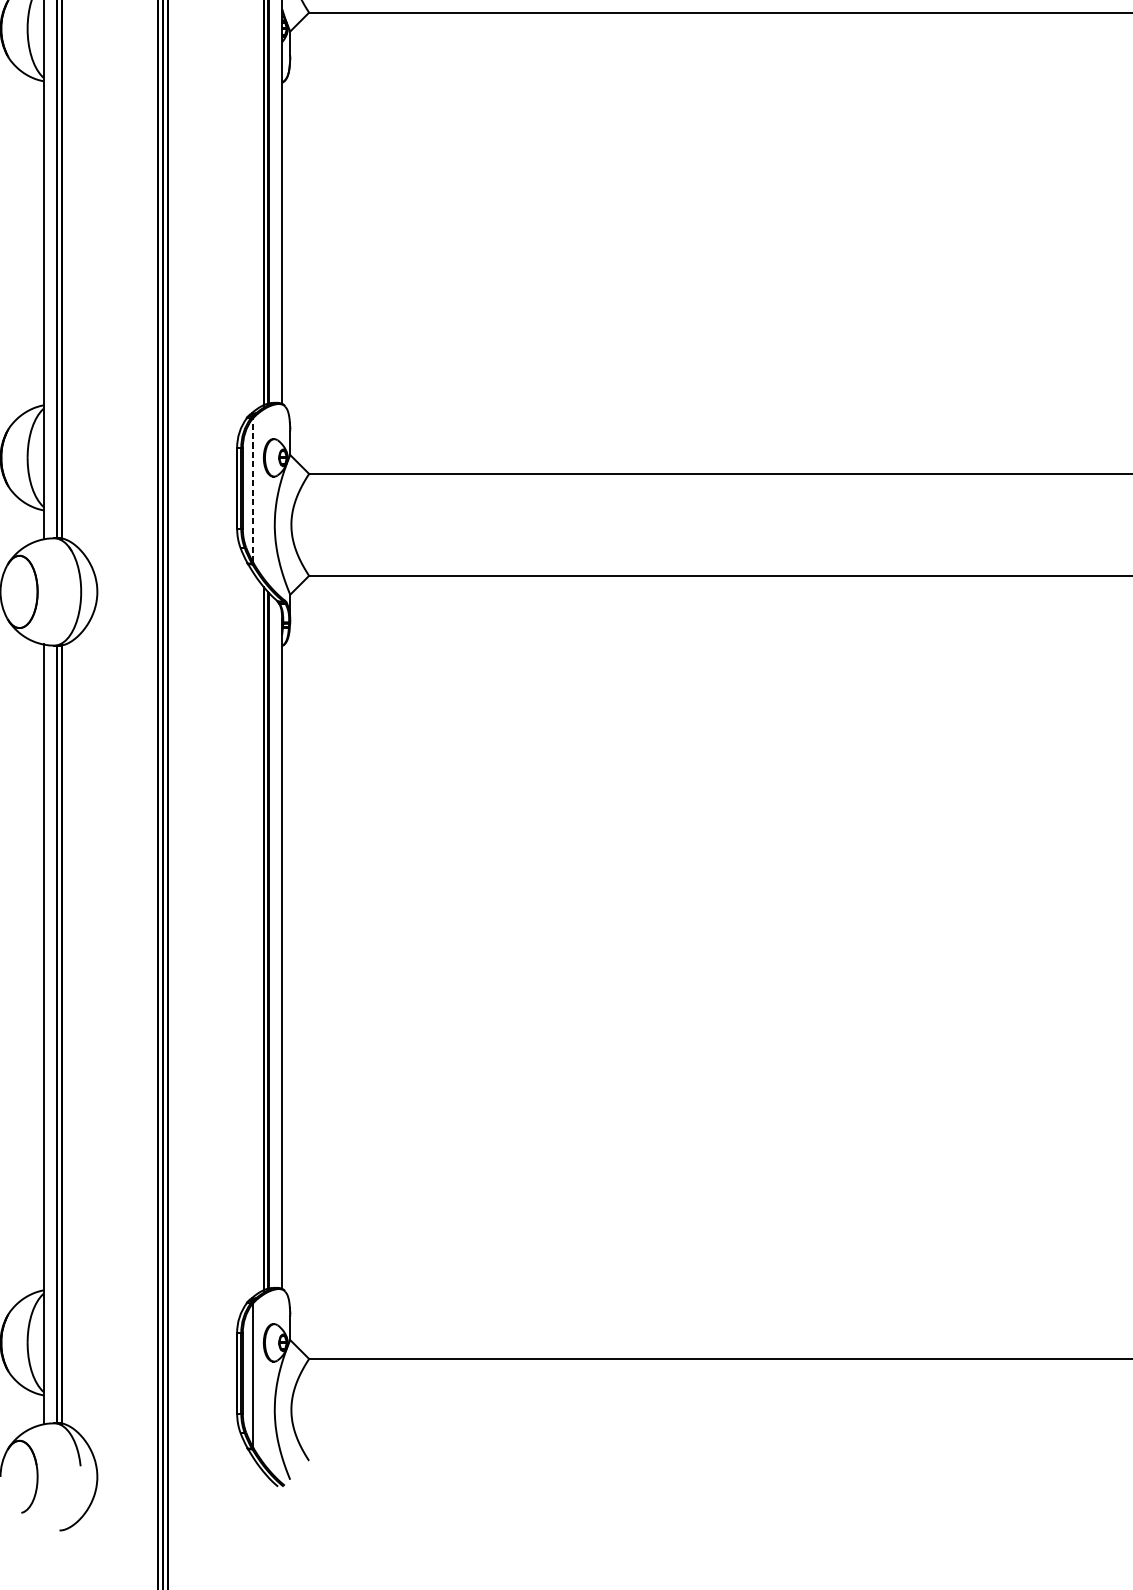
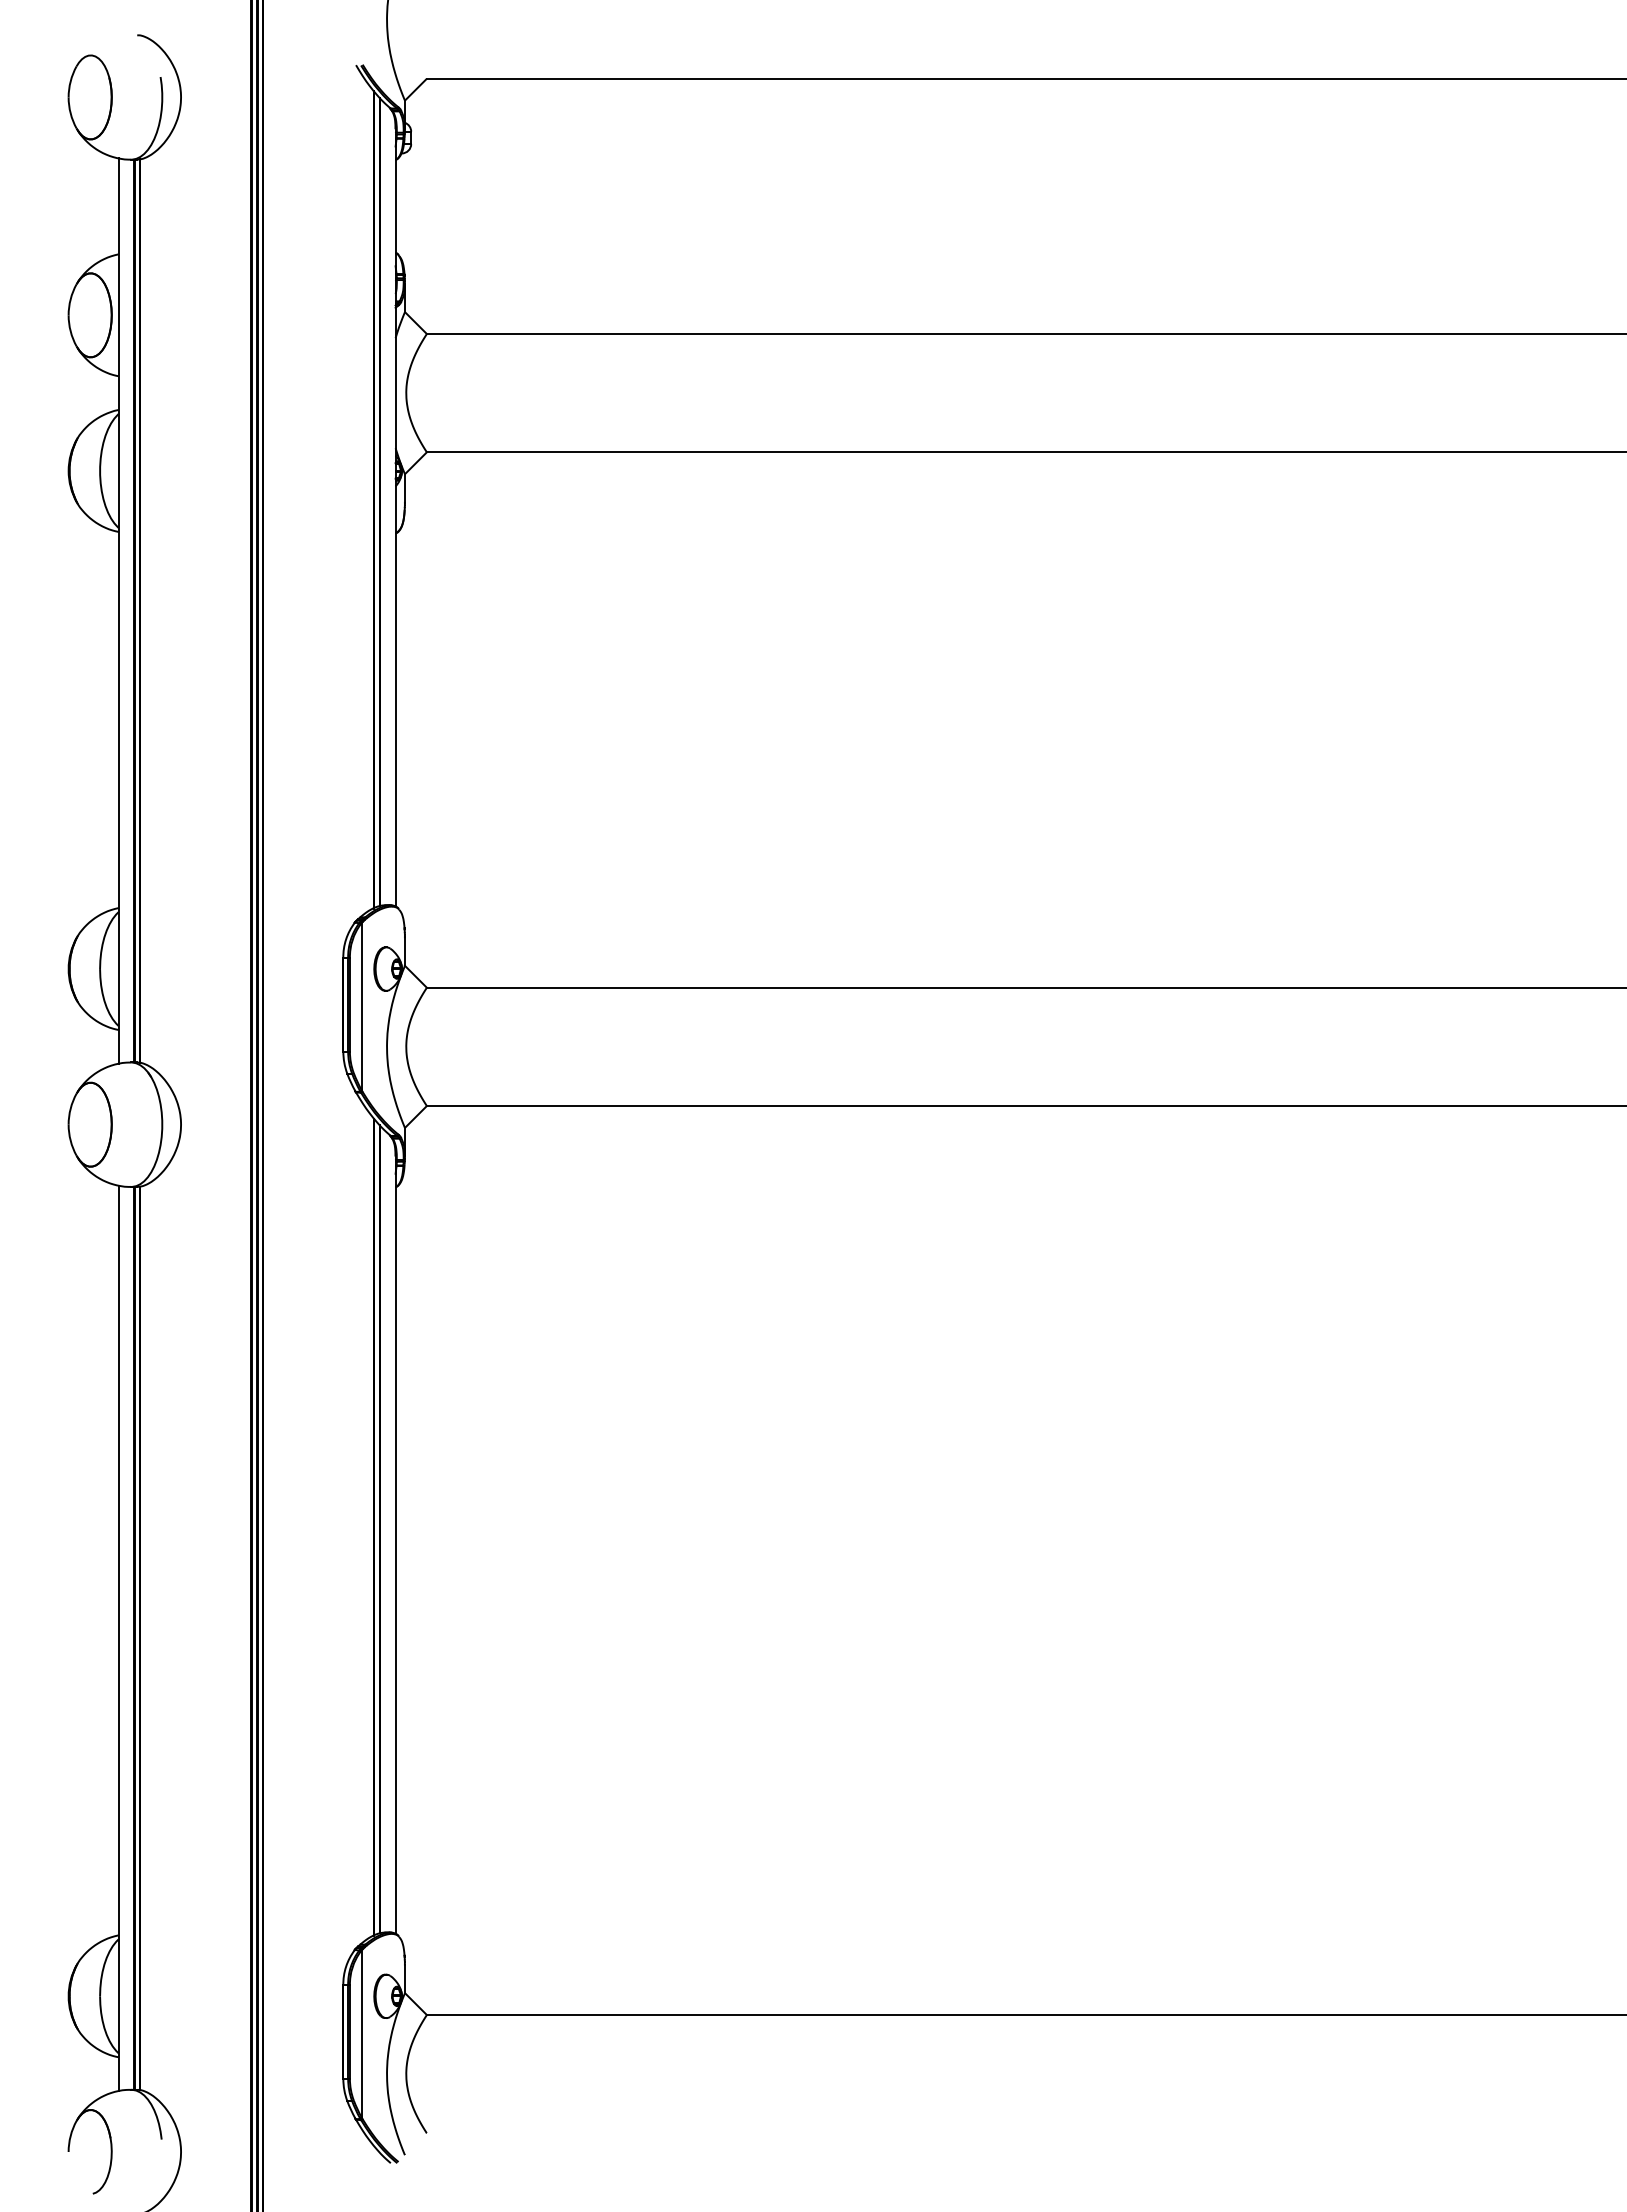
line: (252, 490) -> (361, 1006), dashed -> solid

